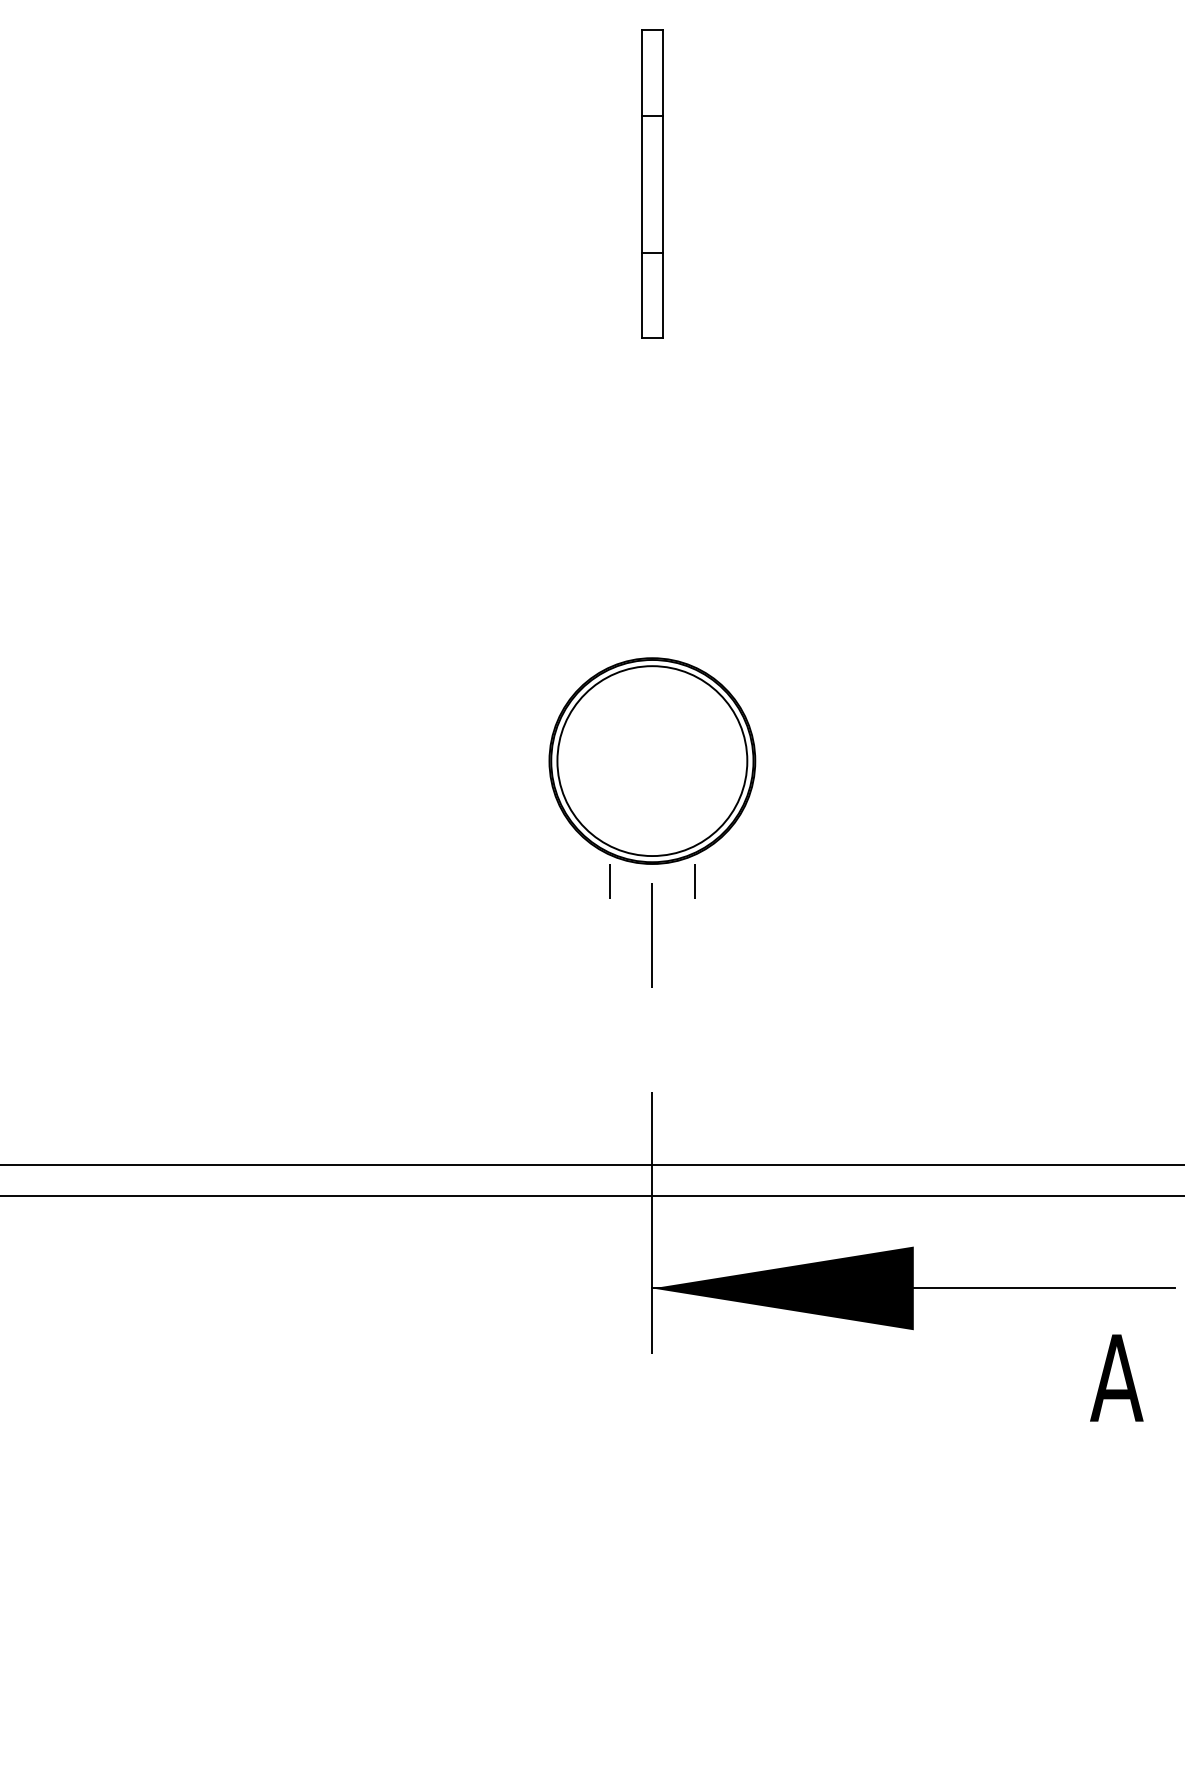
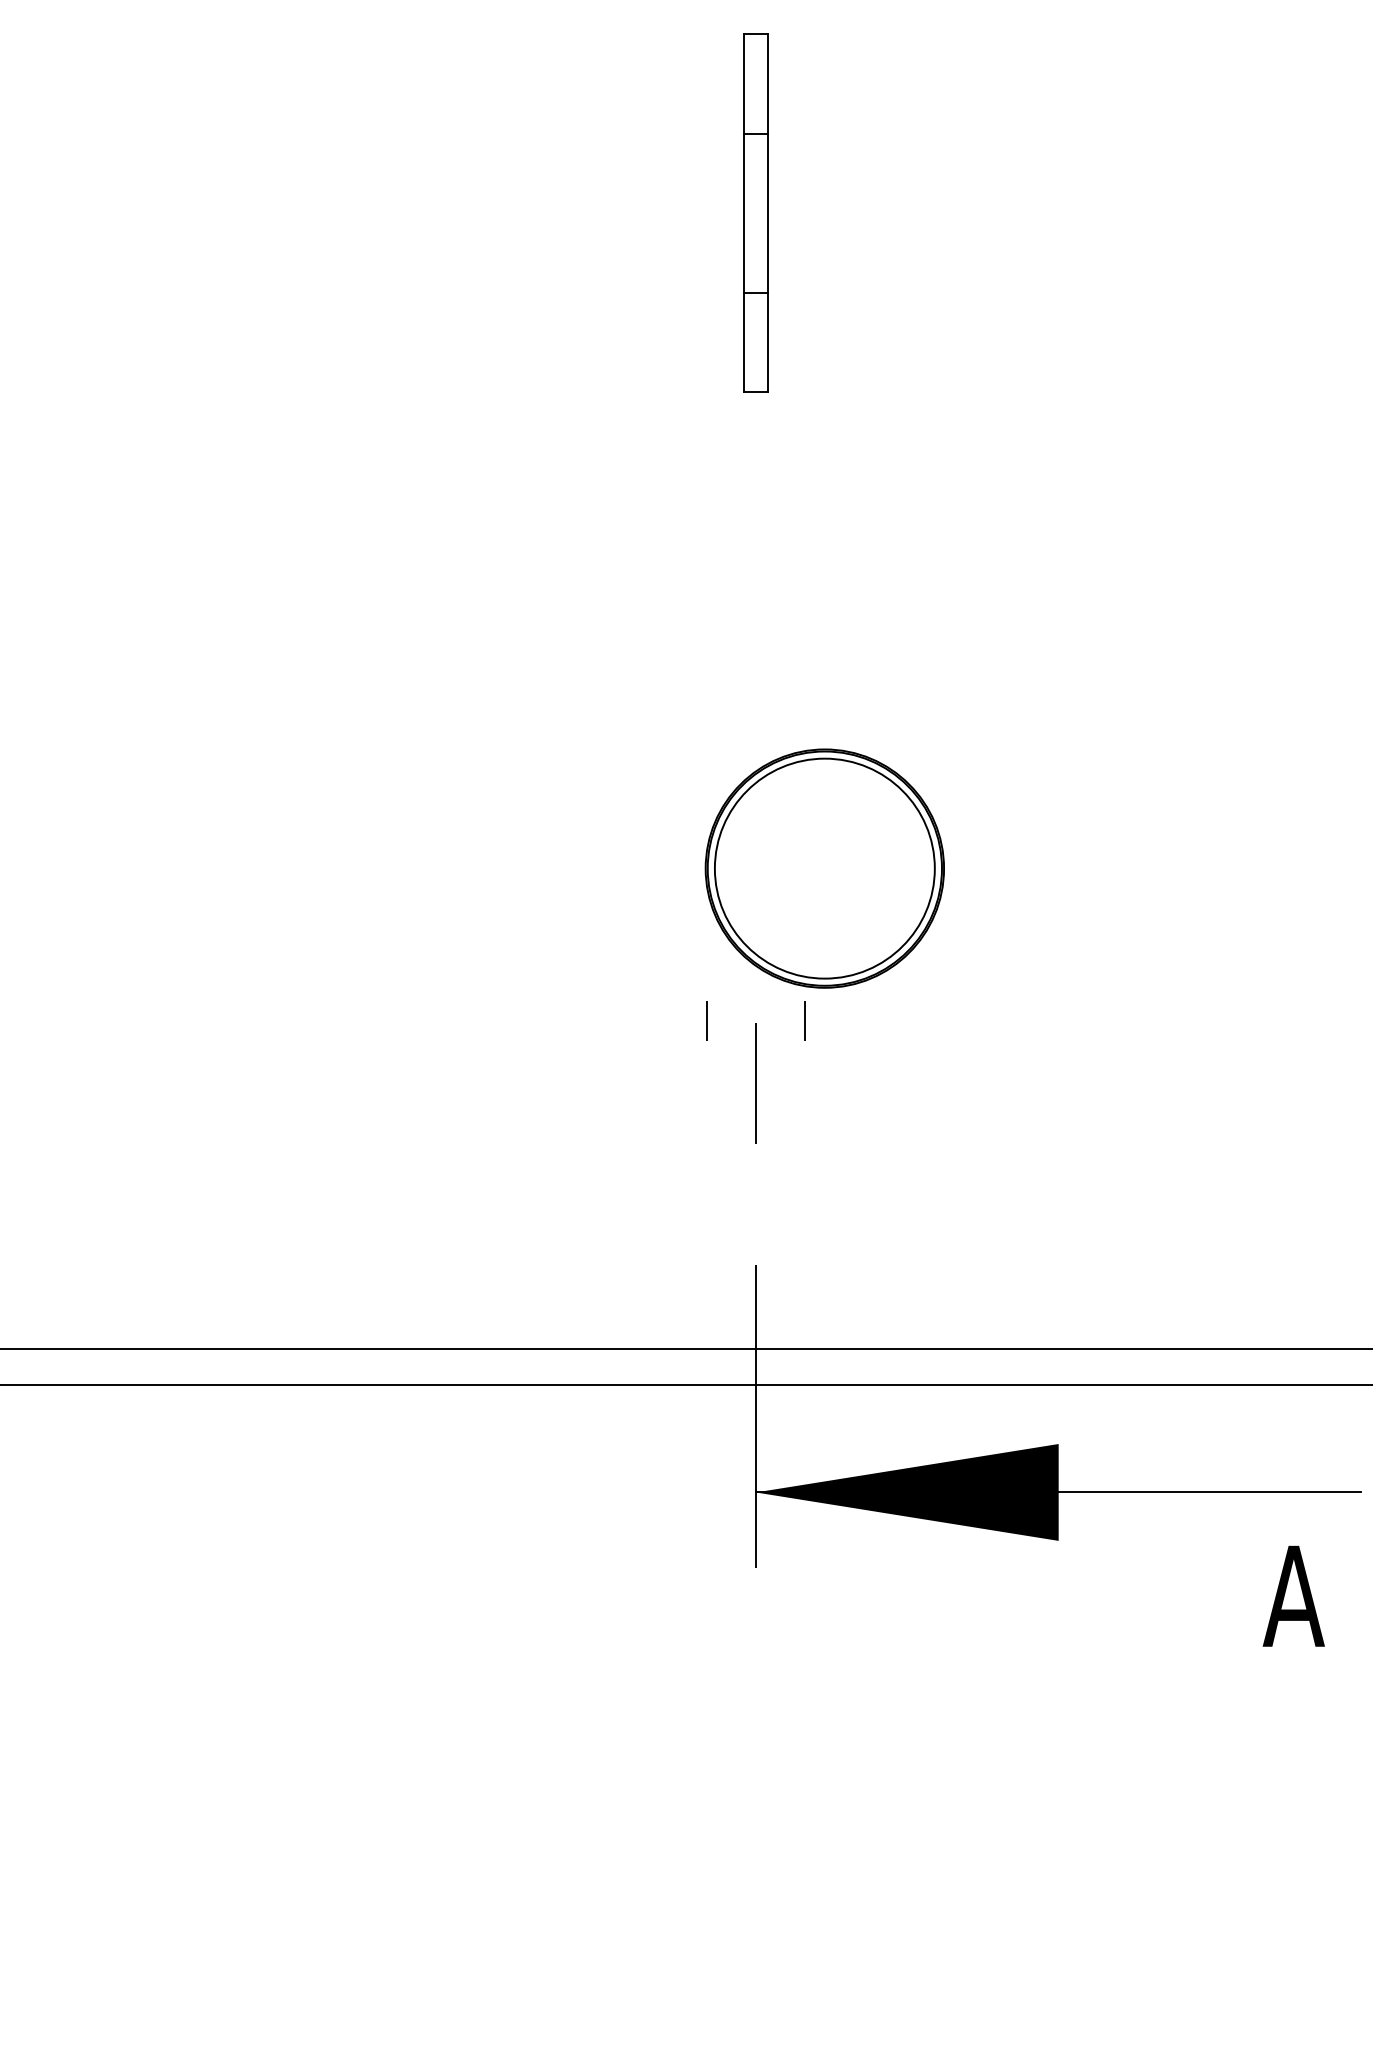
part: (652, 760) -> (824, 868), moved

